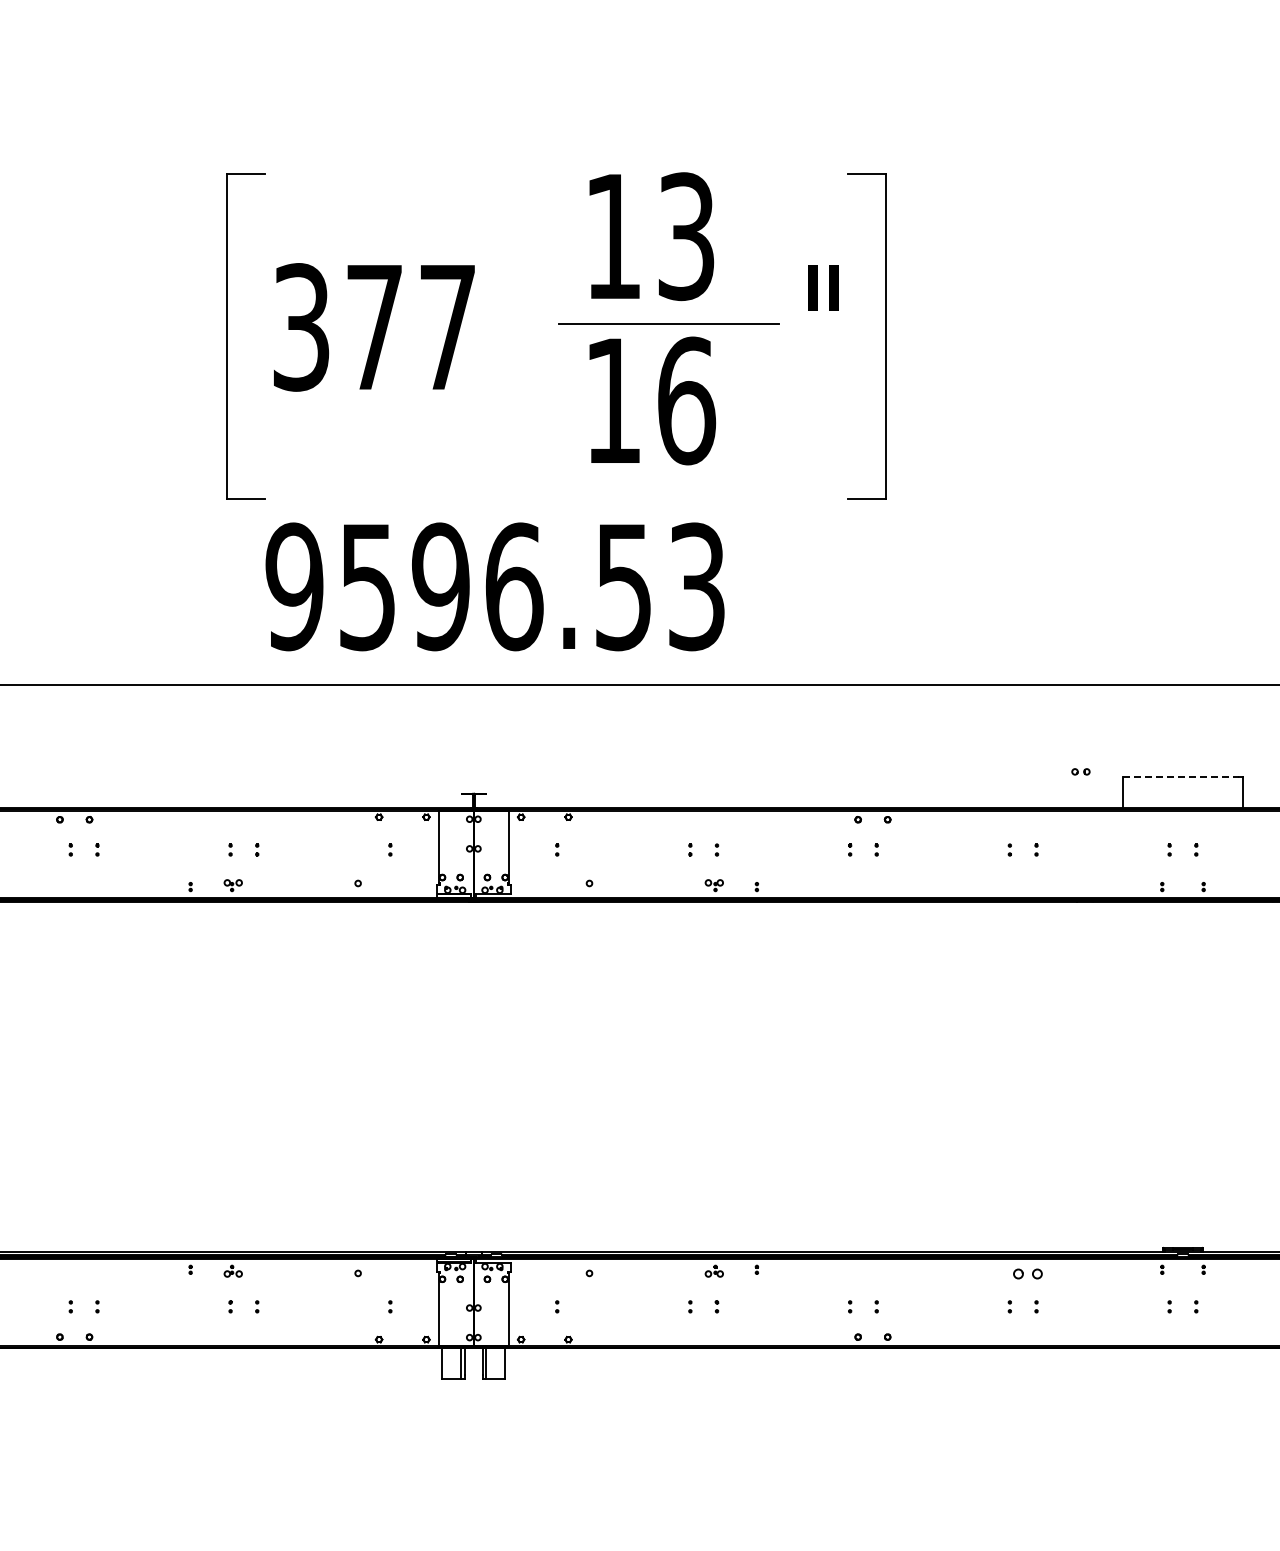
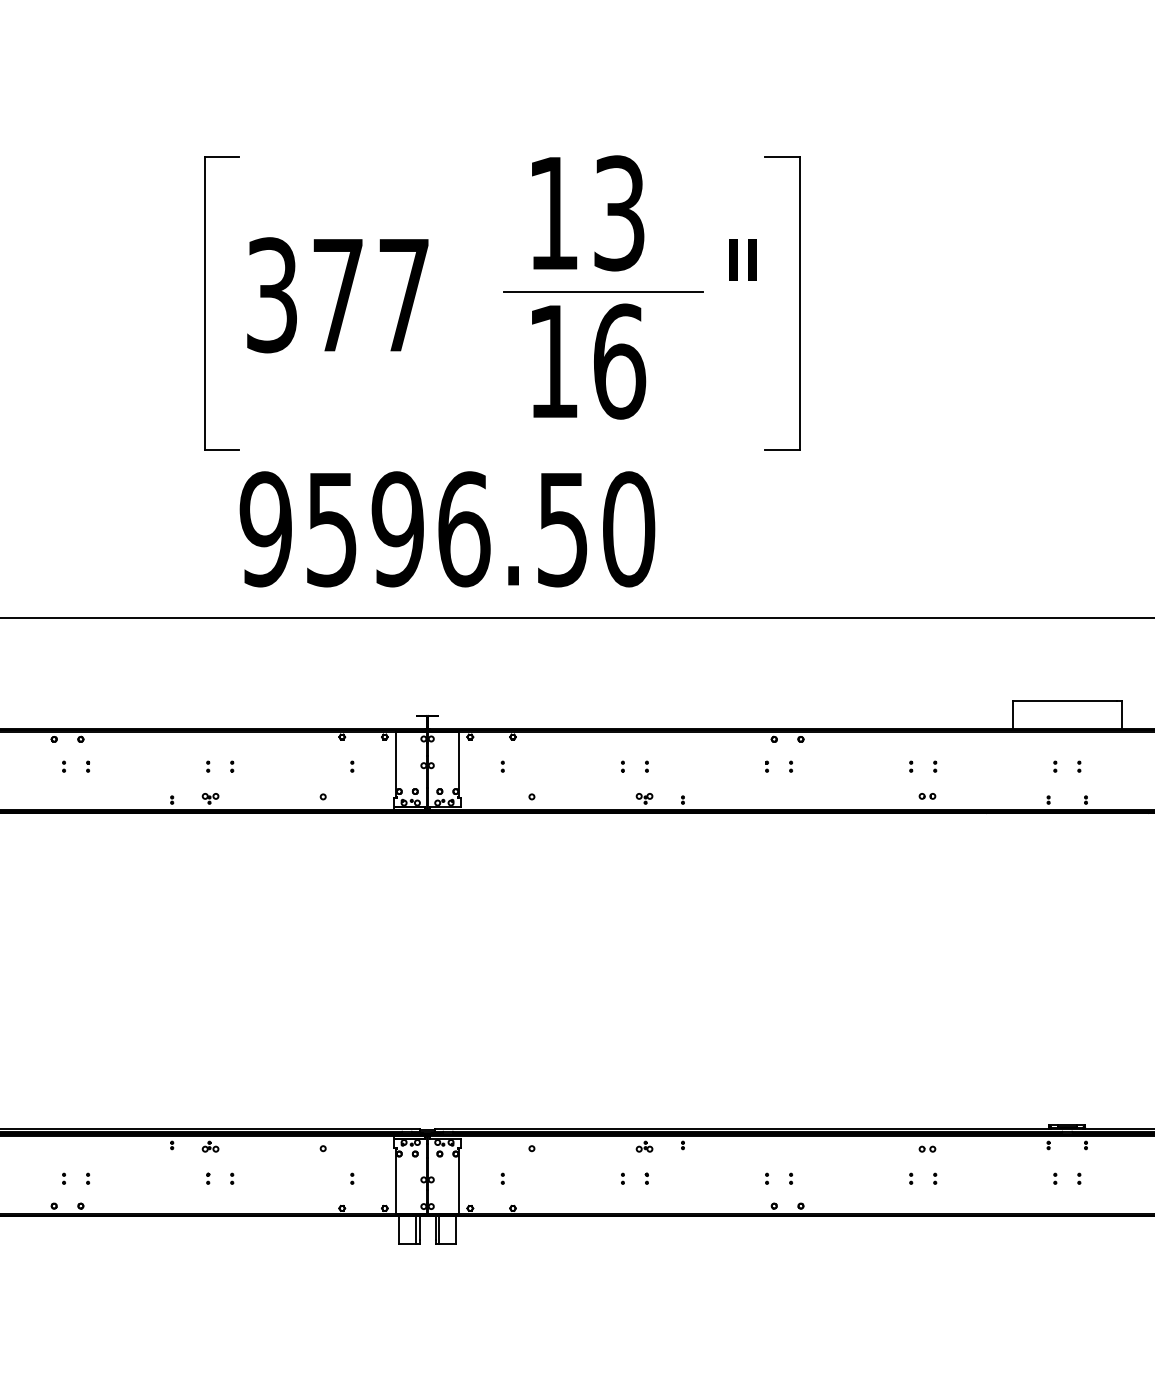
text: (697, 586) -> (629, 529), 9596.53 -> 9596.50
part: (1080, 771) -> (927, 796), moved
line: (1180, 777) -> (1065, 701), dashed -> solid
part: (1027, 1273) -> (927, 1148), size x0.62

